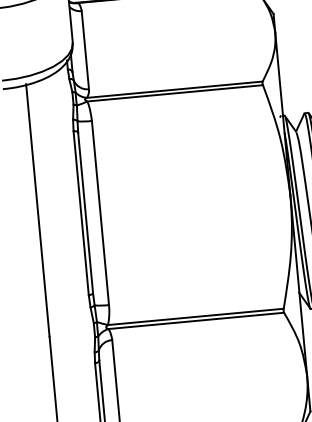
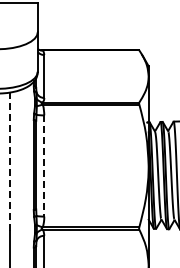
line: (38, 208) -> (10, 160), solid -> dashed
line: (100, 212) -> (44, 165), solid -> dashed

